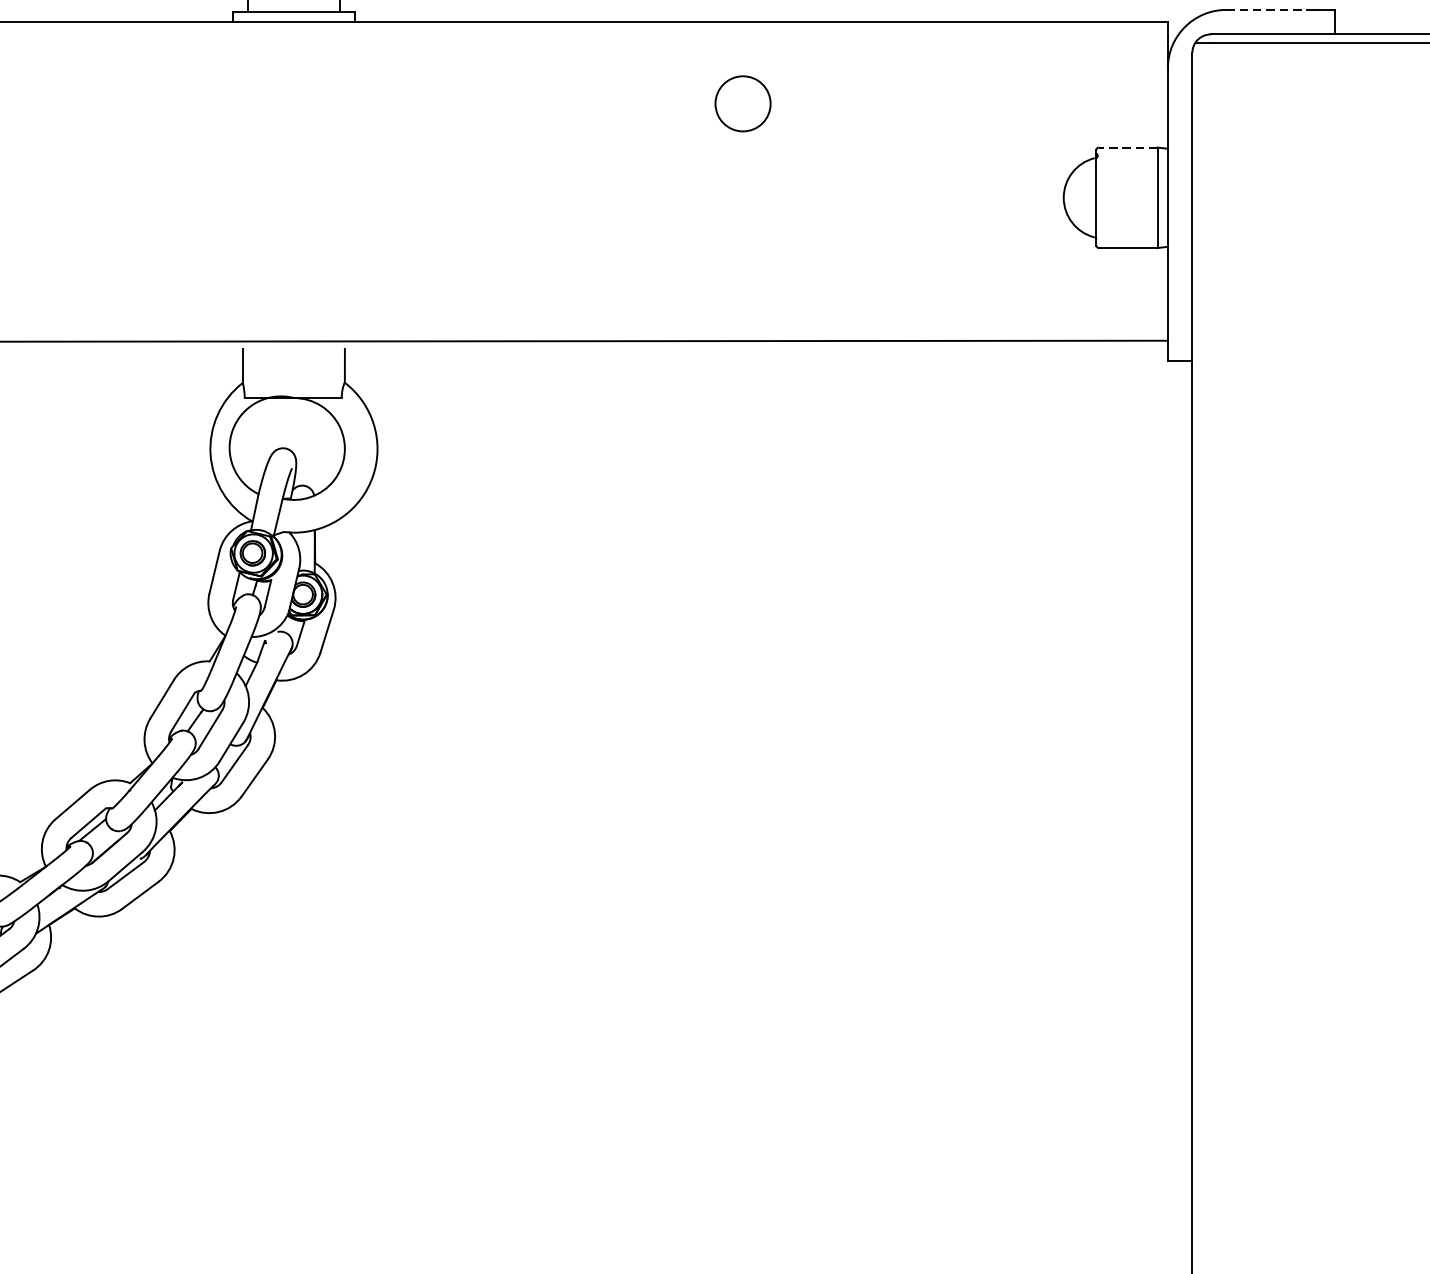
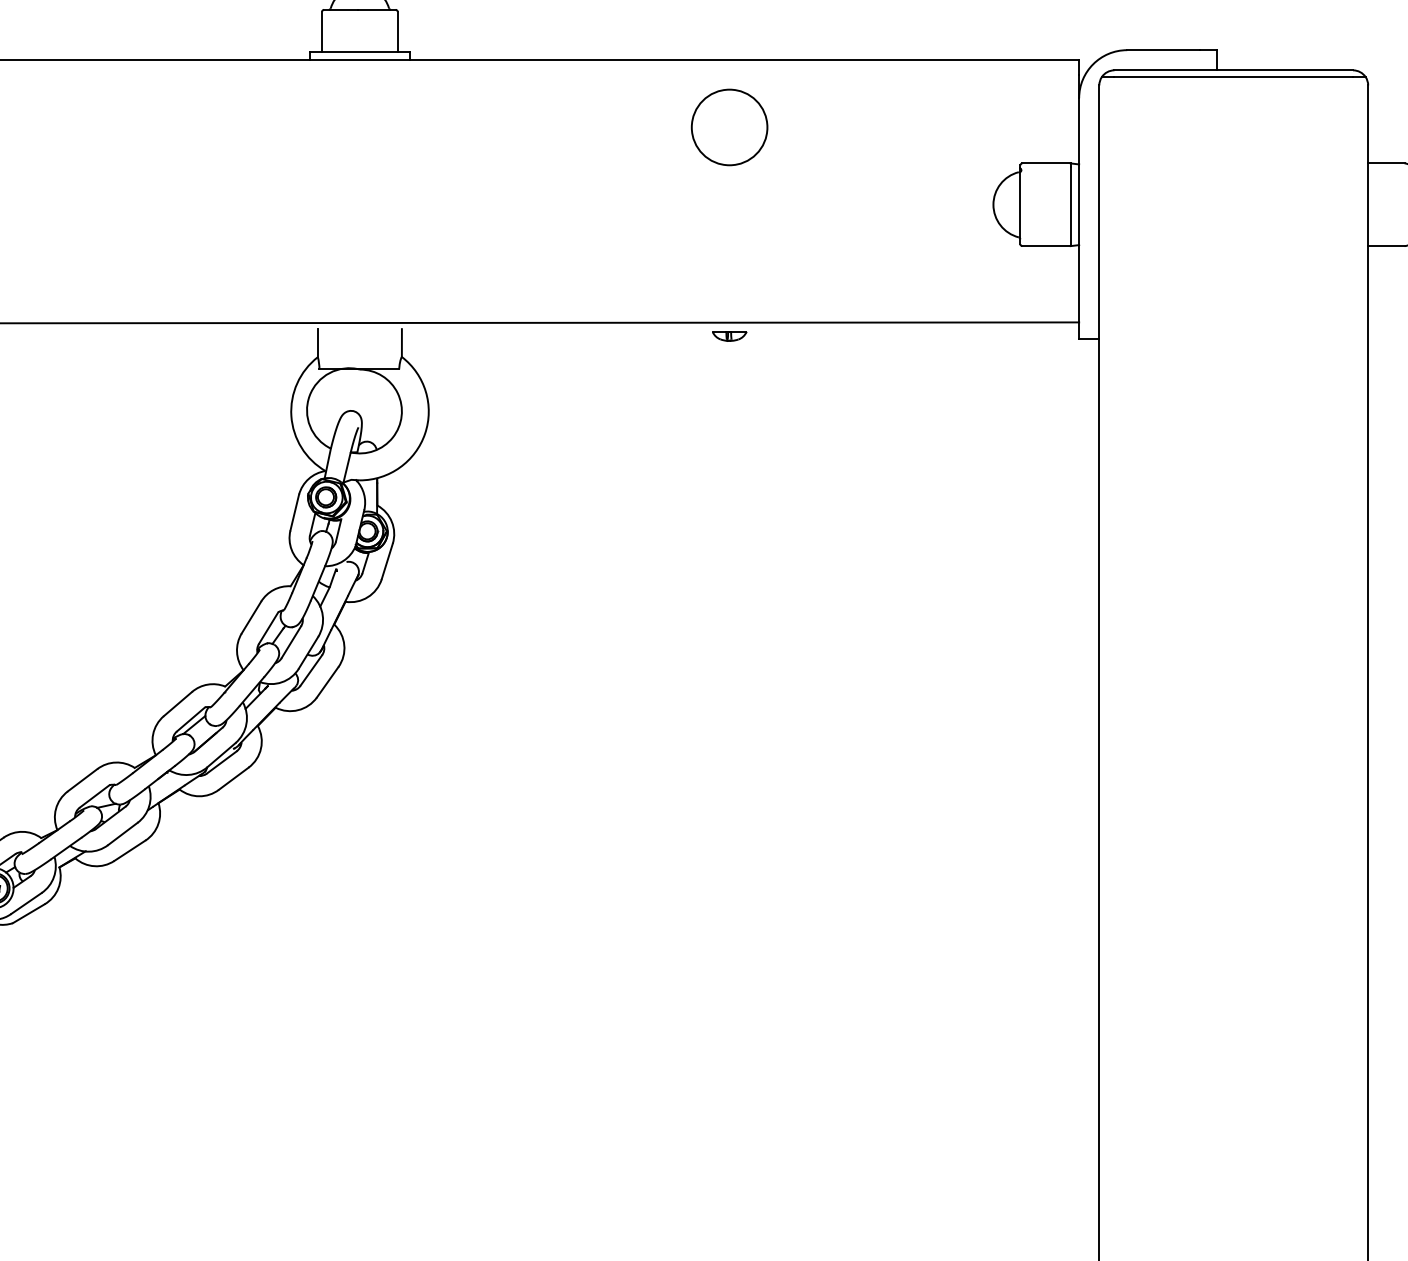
line: (1270, 10) -> (1163, 50), dashed -> solid
circle: (742, 103) -> (729, 127), size x1.67
line: (1128, 147) -> (1046, 163), dashed -> solid
part: (742, 357) -> (729, 336), added

